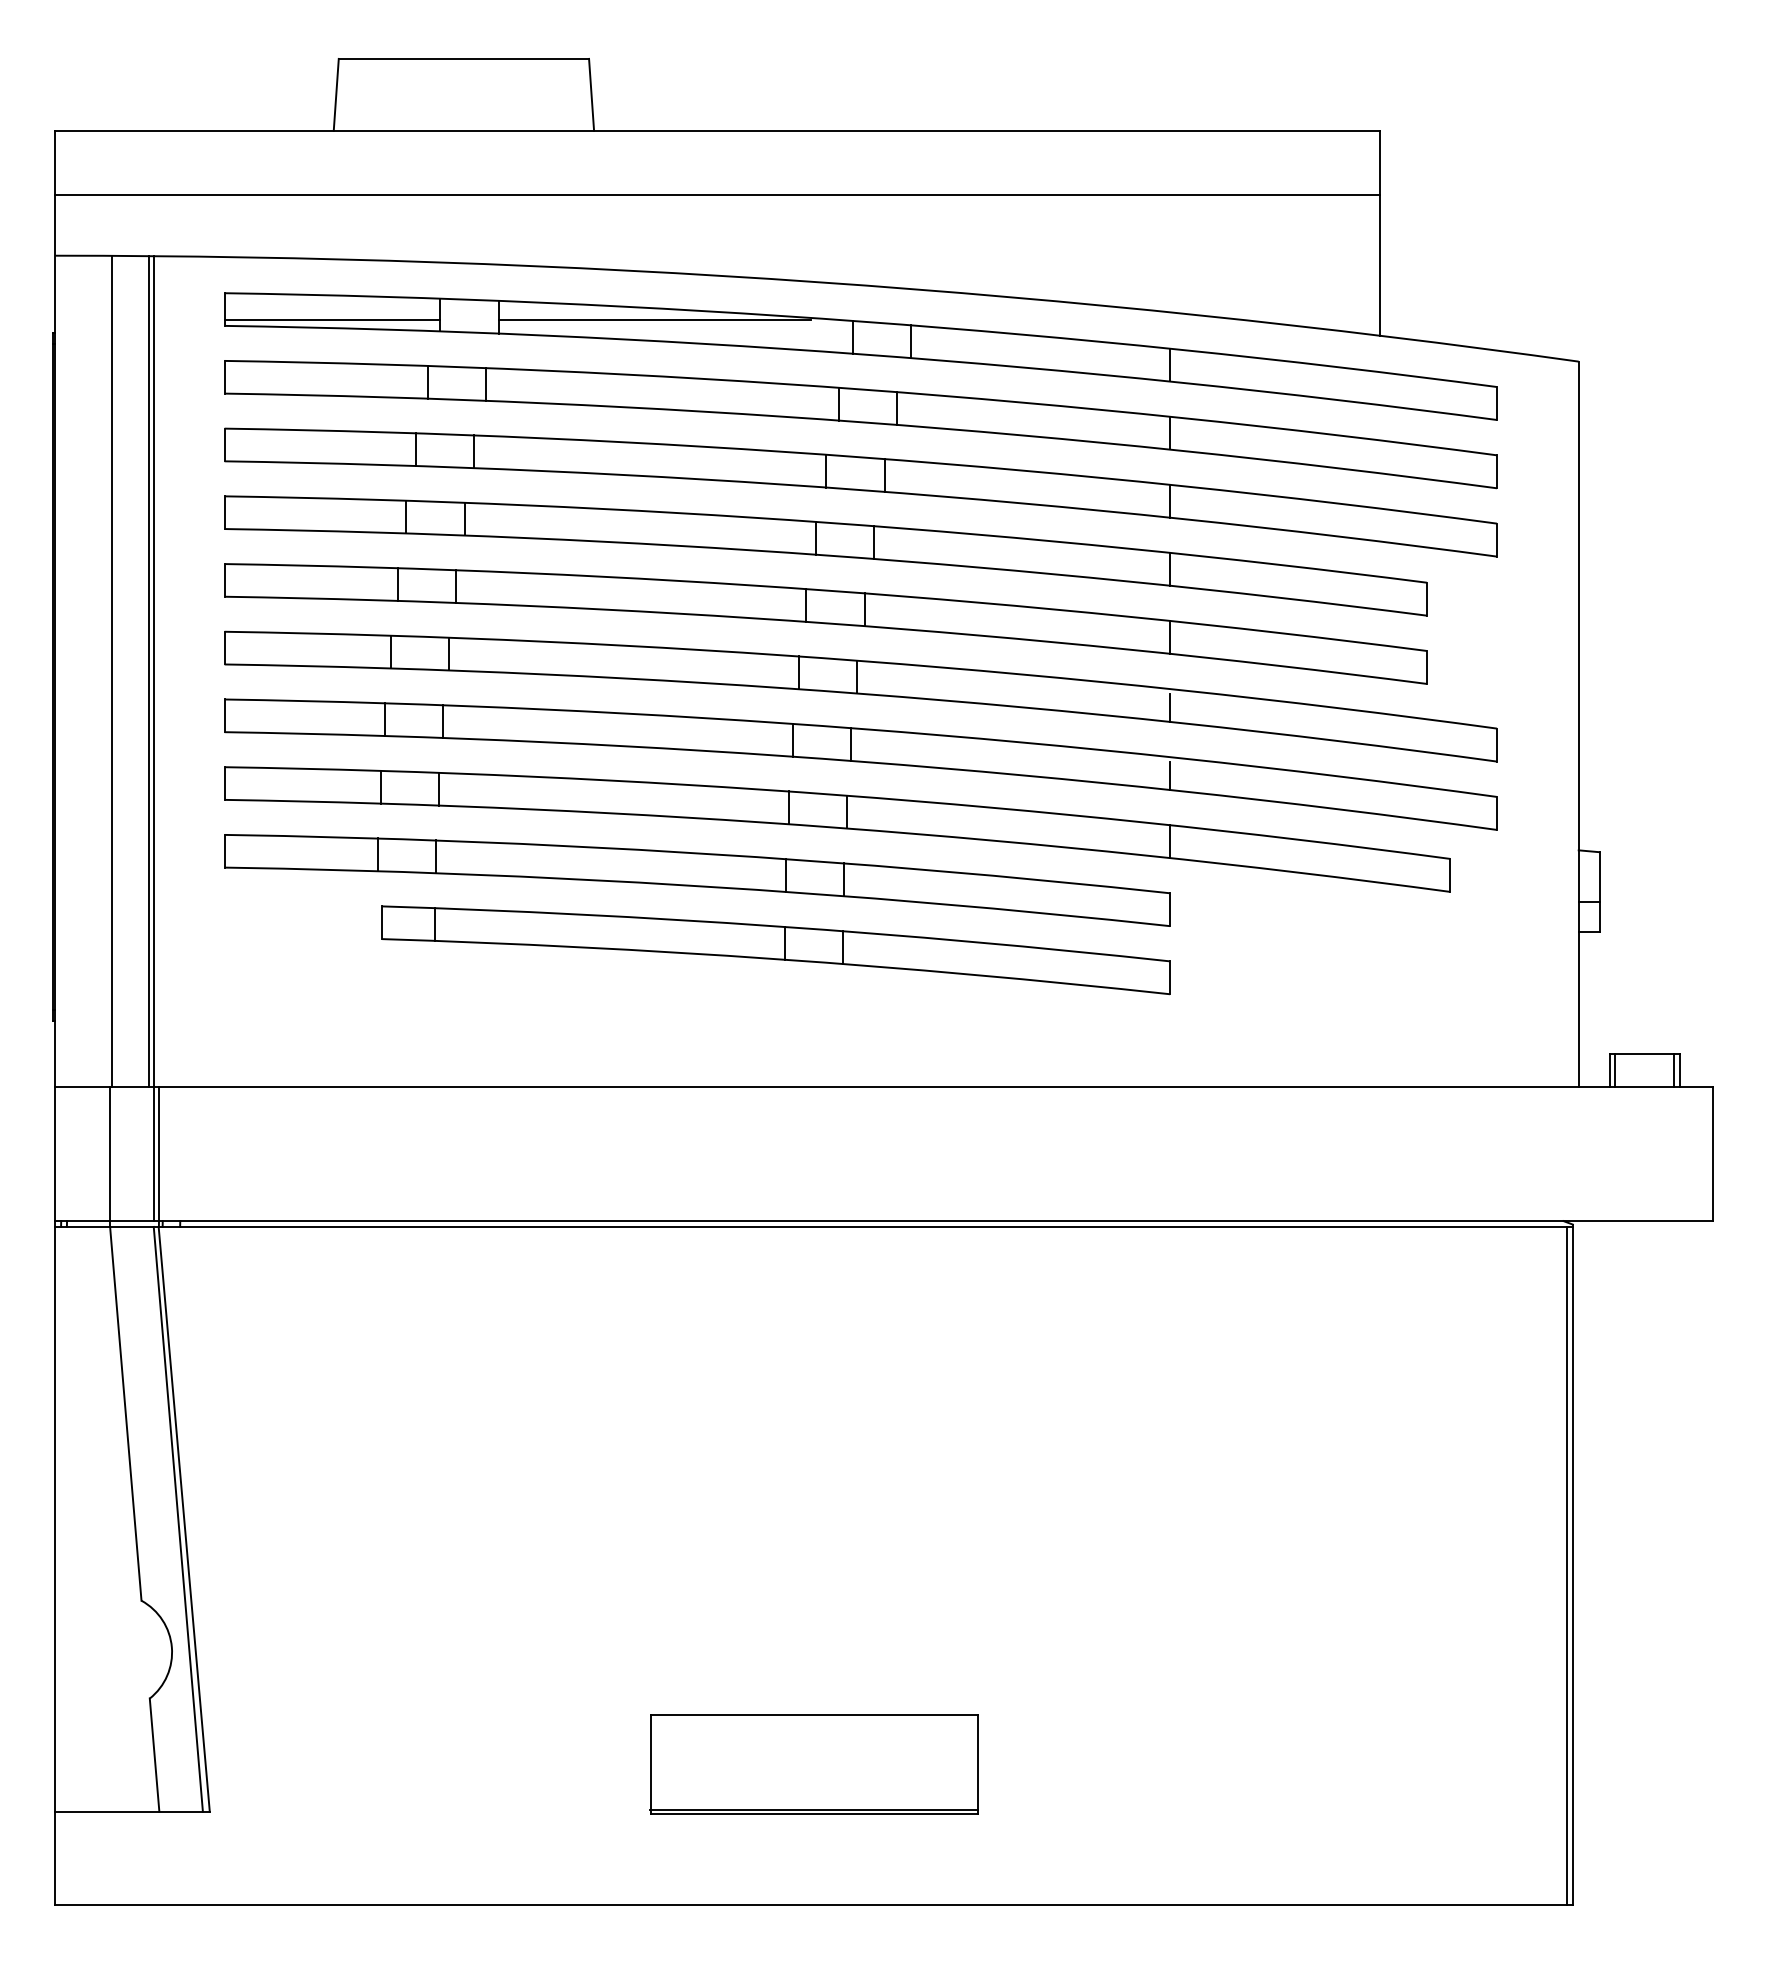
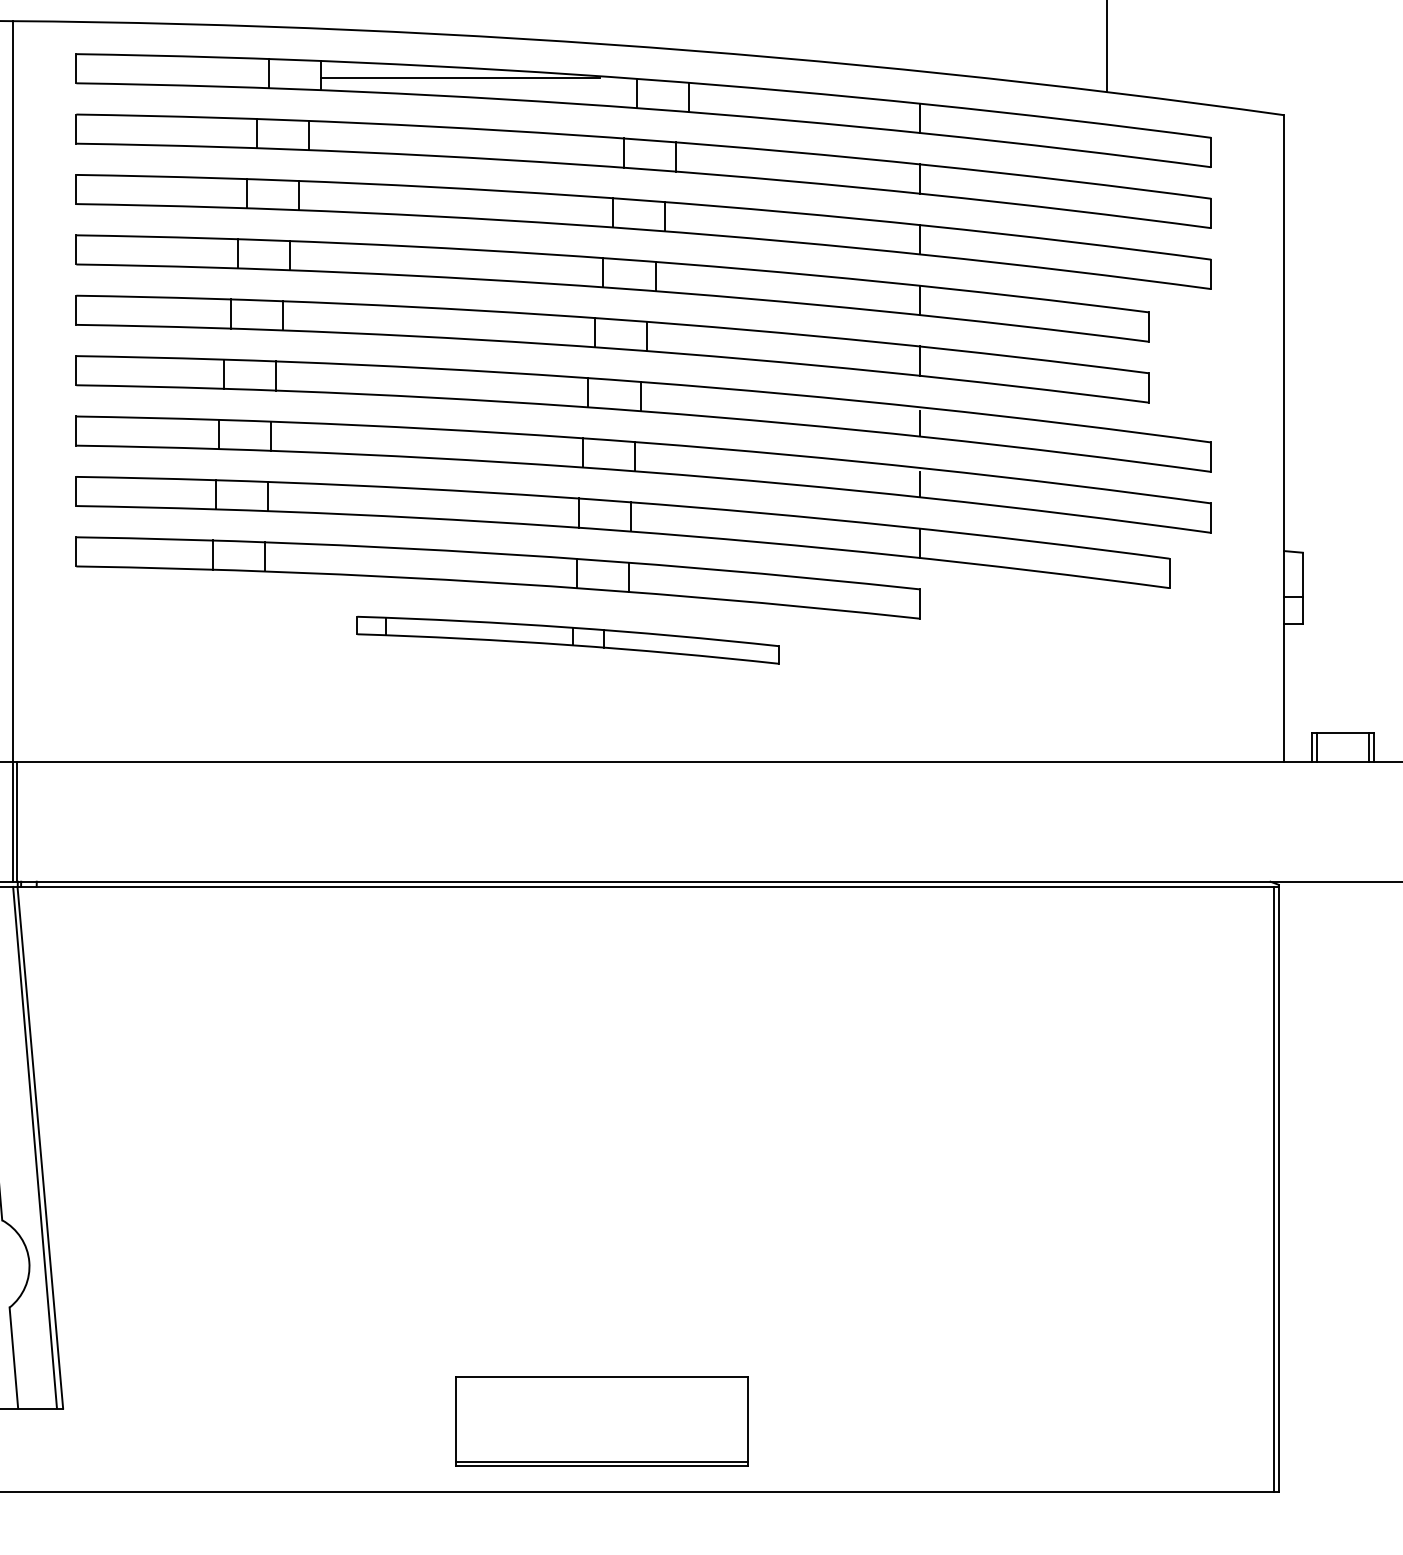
line: (332, 319) -> (172, 77), removed
line: (148, 671) -> (8, 391), removed
part: (775, 950) -> (567, 640), size x0.6
part: (813, 1764) -> (601, 1421), moved

